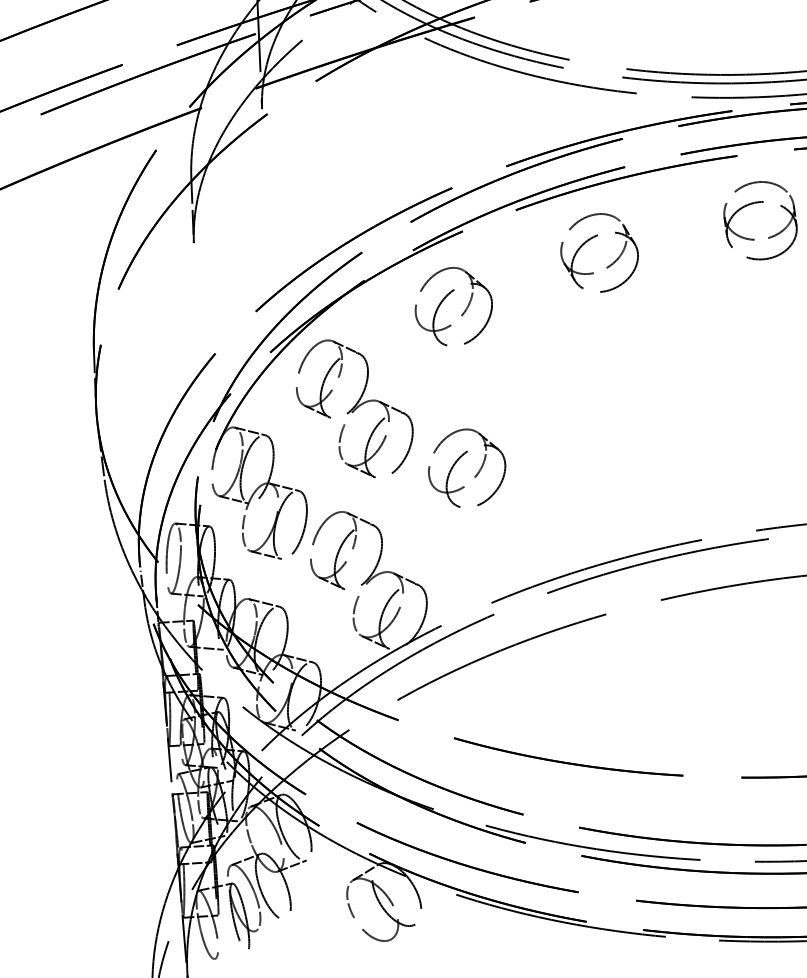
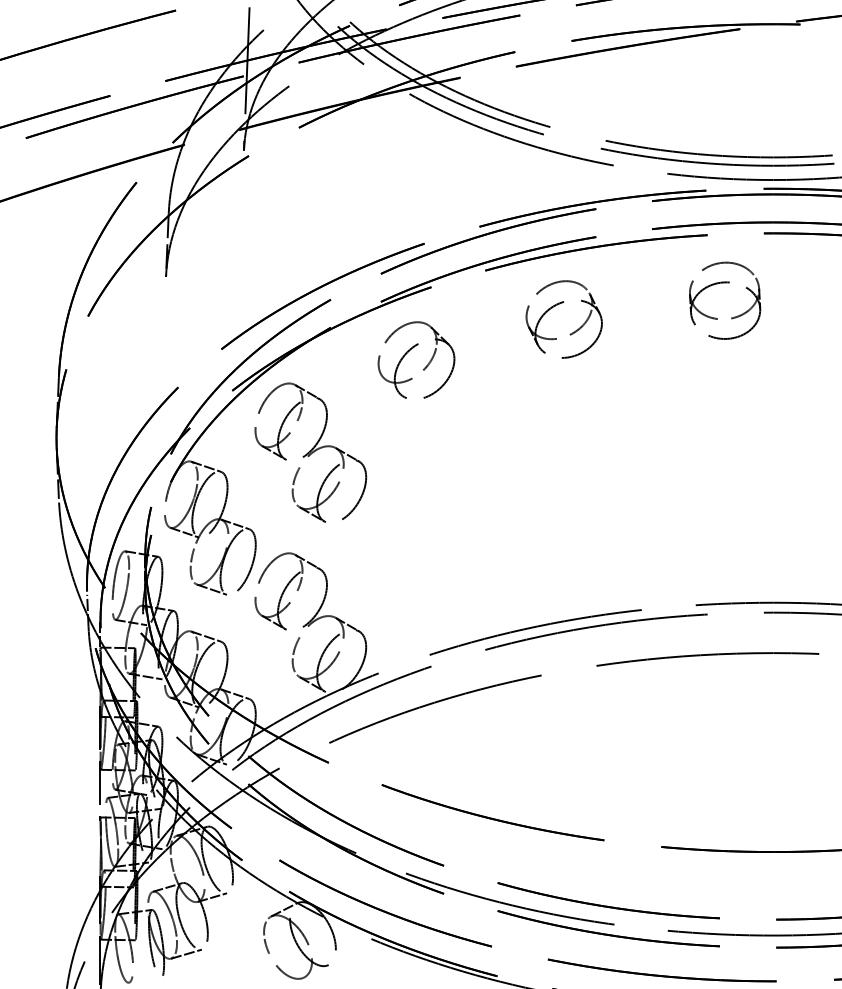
part: (459, 459) -> (409, 511), removed
line: (270, 924) -> (186, 953), added

